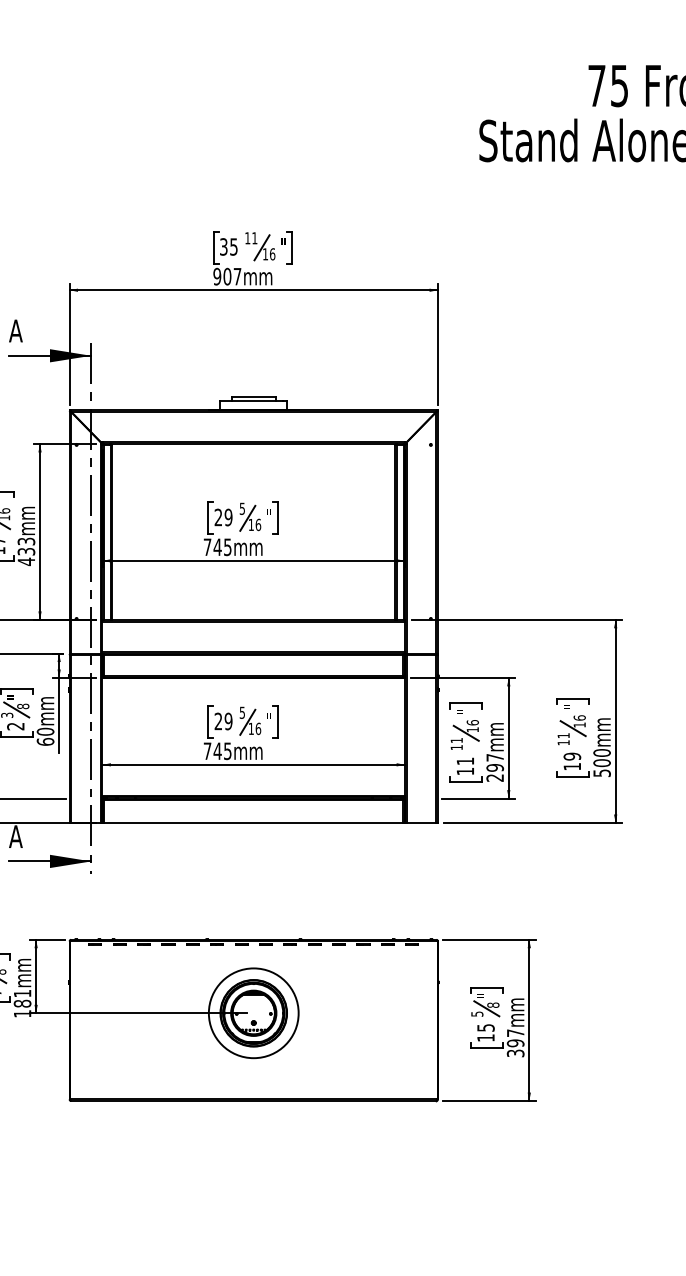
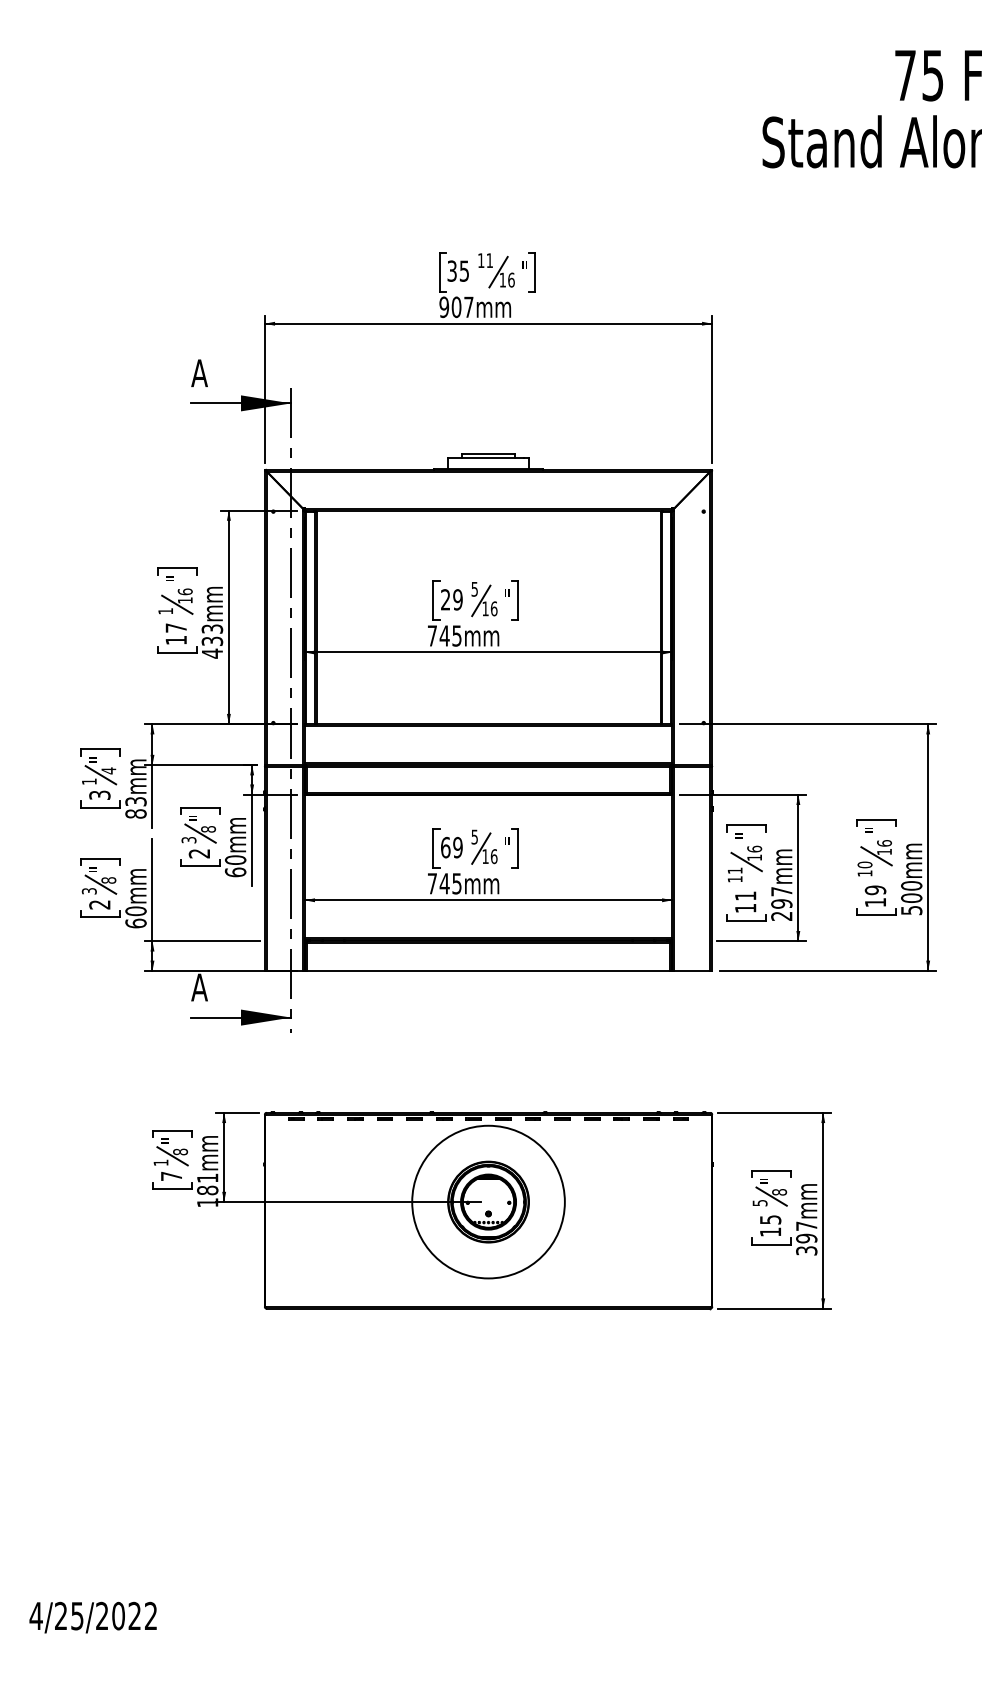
text: (218, 721) -> (445, 847), 29 -> 69
text: (563, 735) -> (864, 864), 11 -> 10
circle: (253, 1012) -> (488, 1201), size x1.4

